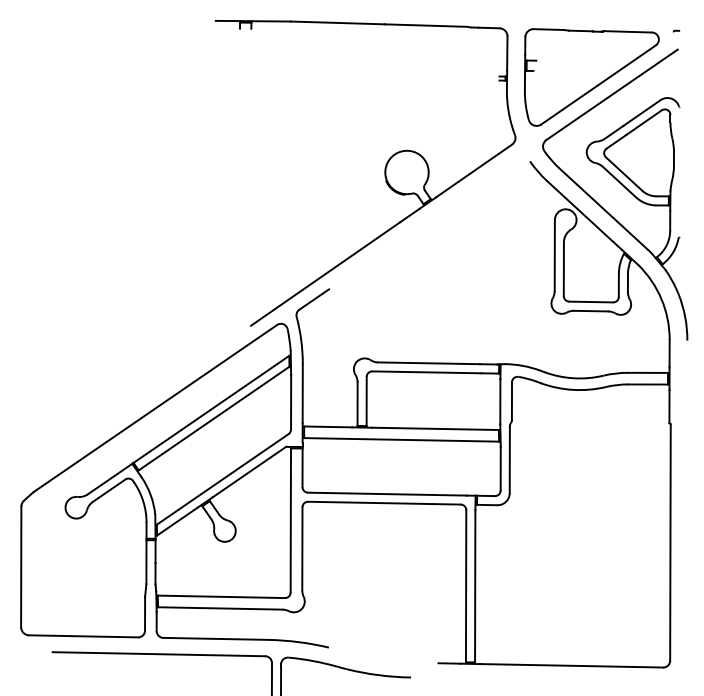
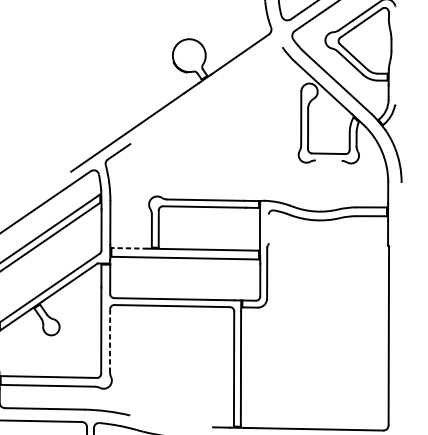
line: (591, 310) -> (329, 160), removed
line: (511, 401) -> (268, 229), removed
line: (327, 426) -> (129, 248), solid -> dashed
line: (302, 548) -> (110, 340), solid -> dashed

